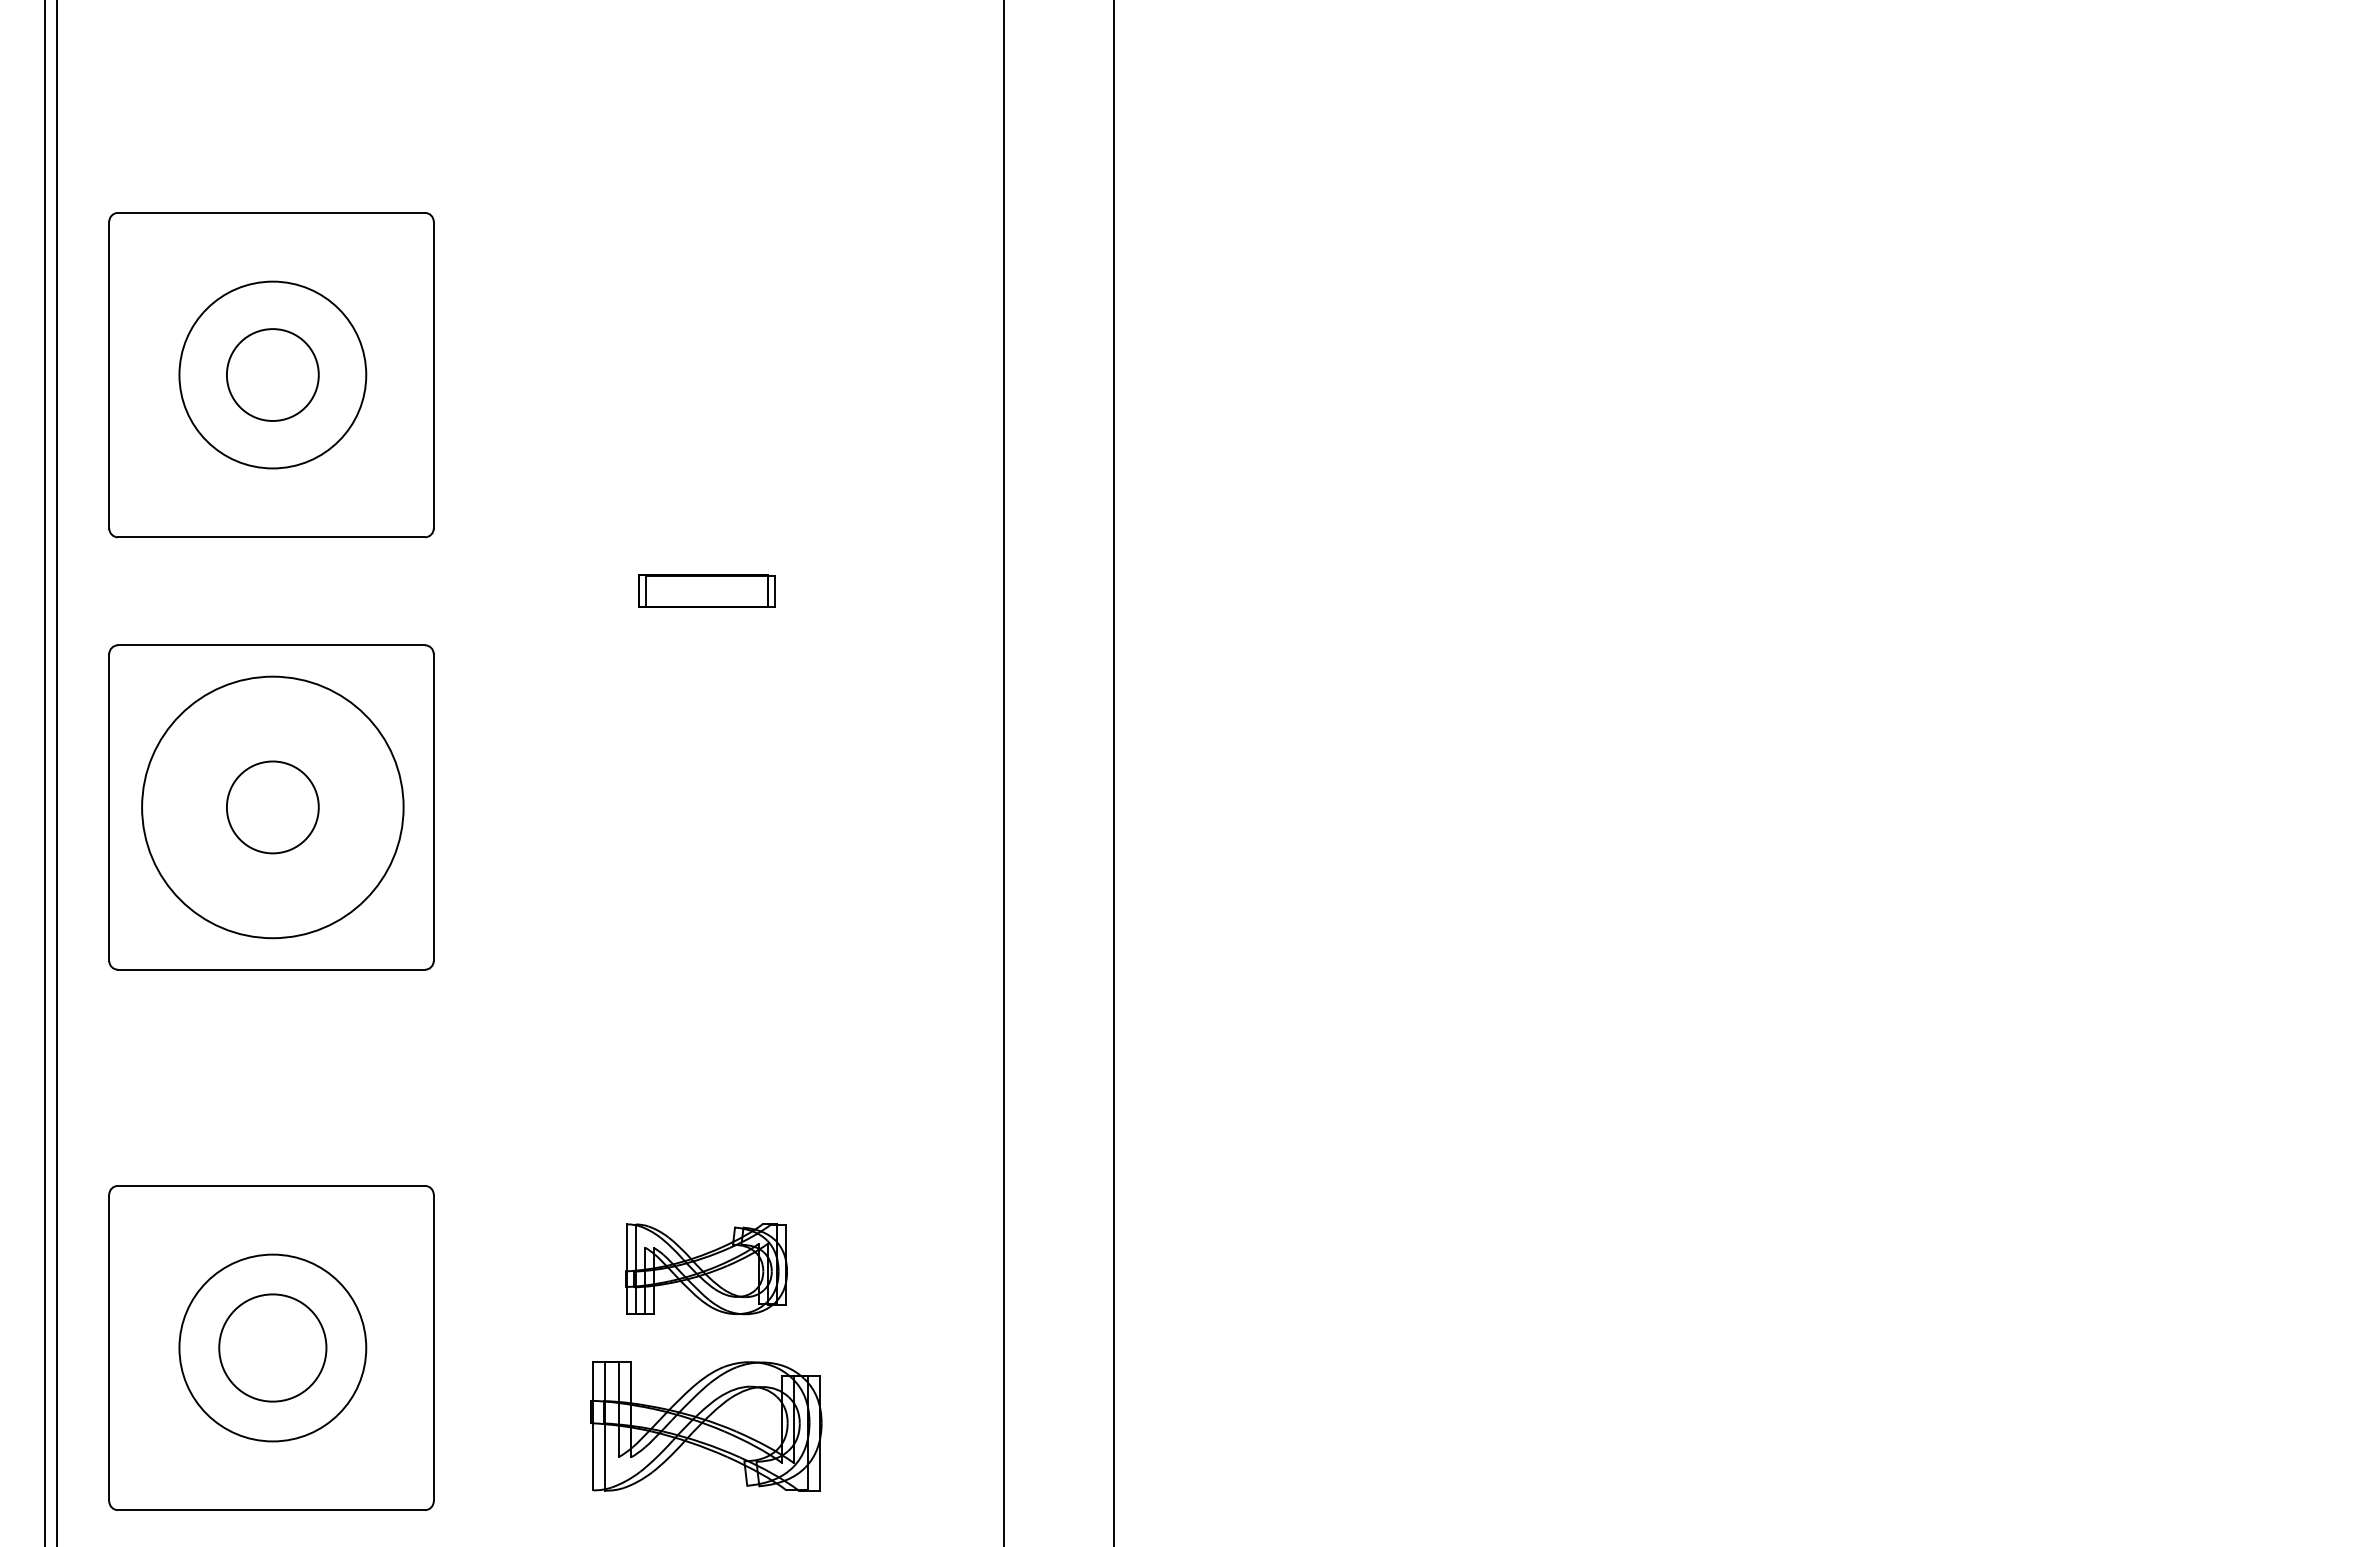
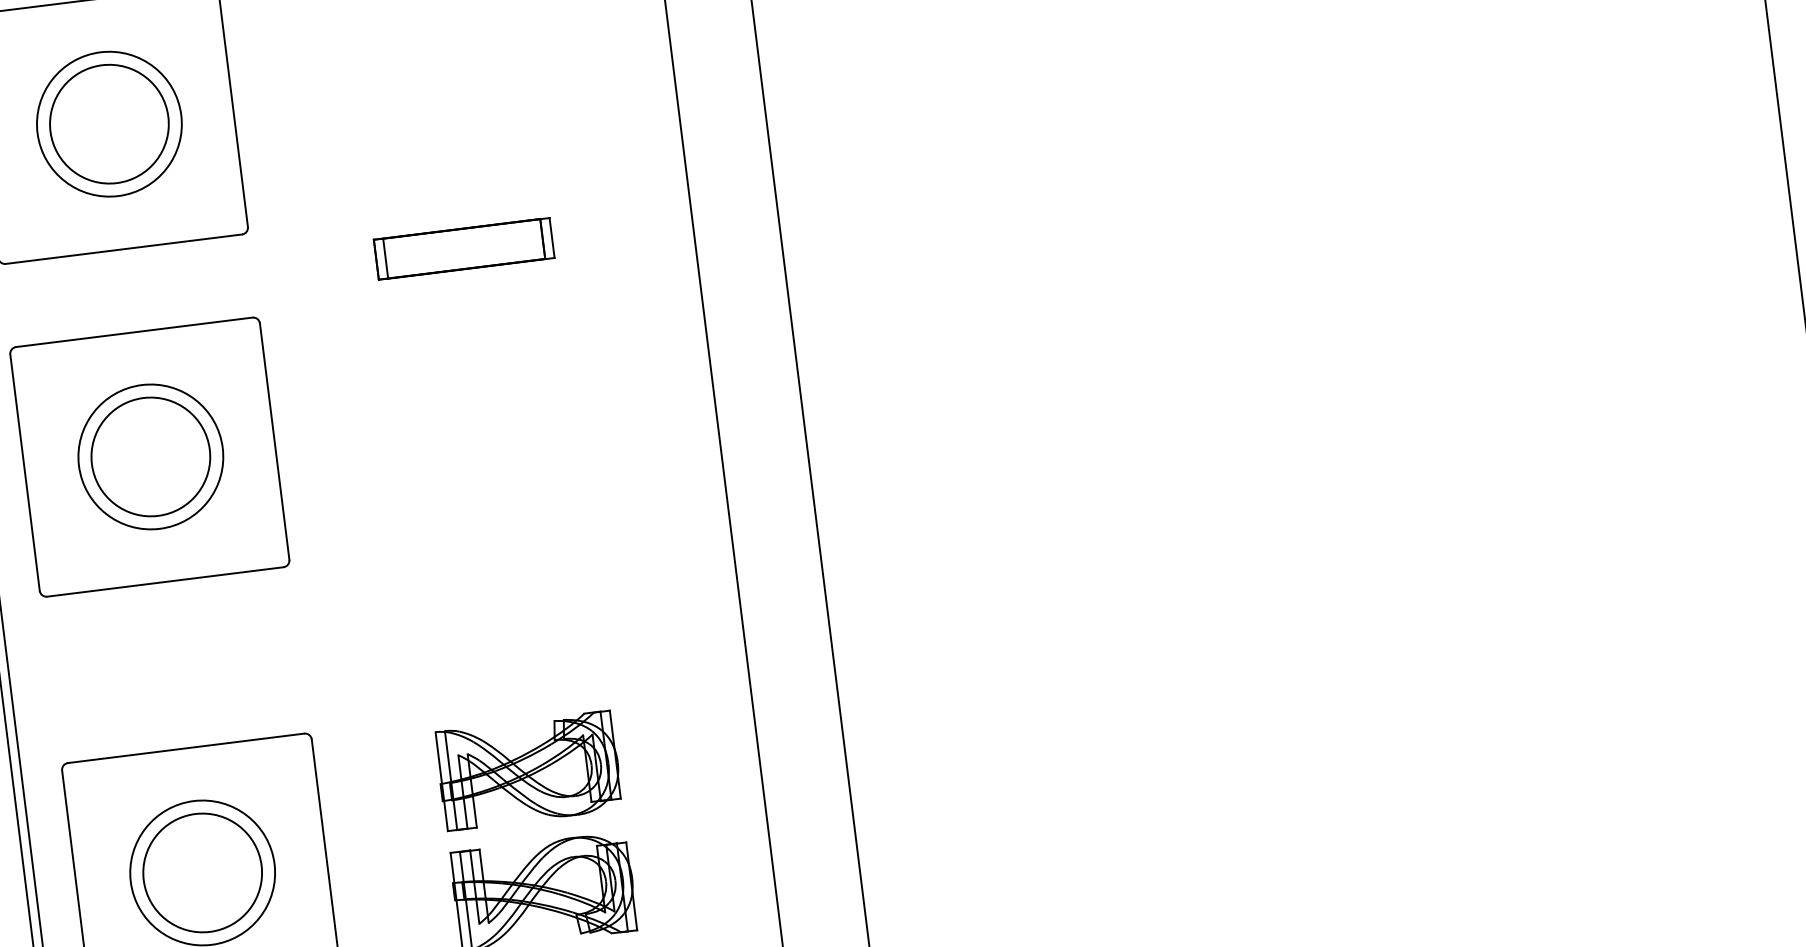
circle: (272, 374) -> (109, 123), size x1.67
part: (706, 590) -> (463, 248), size x1.67
circle: (272, 807) -> (150, 457), size x0.71
circle: (272, 807) -> (150, 457), size x1.67
part: (706, 1269) -> (528, 770), size x1.43
circle: (272, 1347) -> (202, 872), size x1.43

